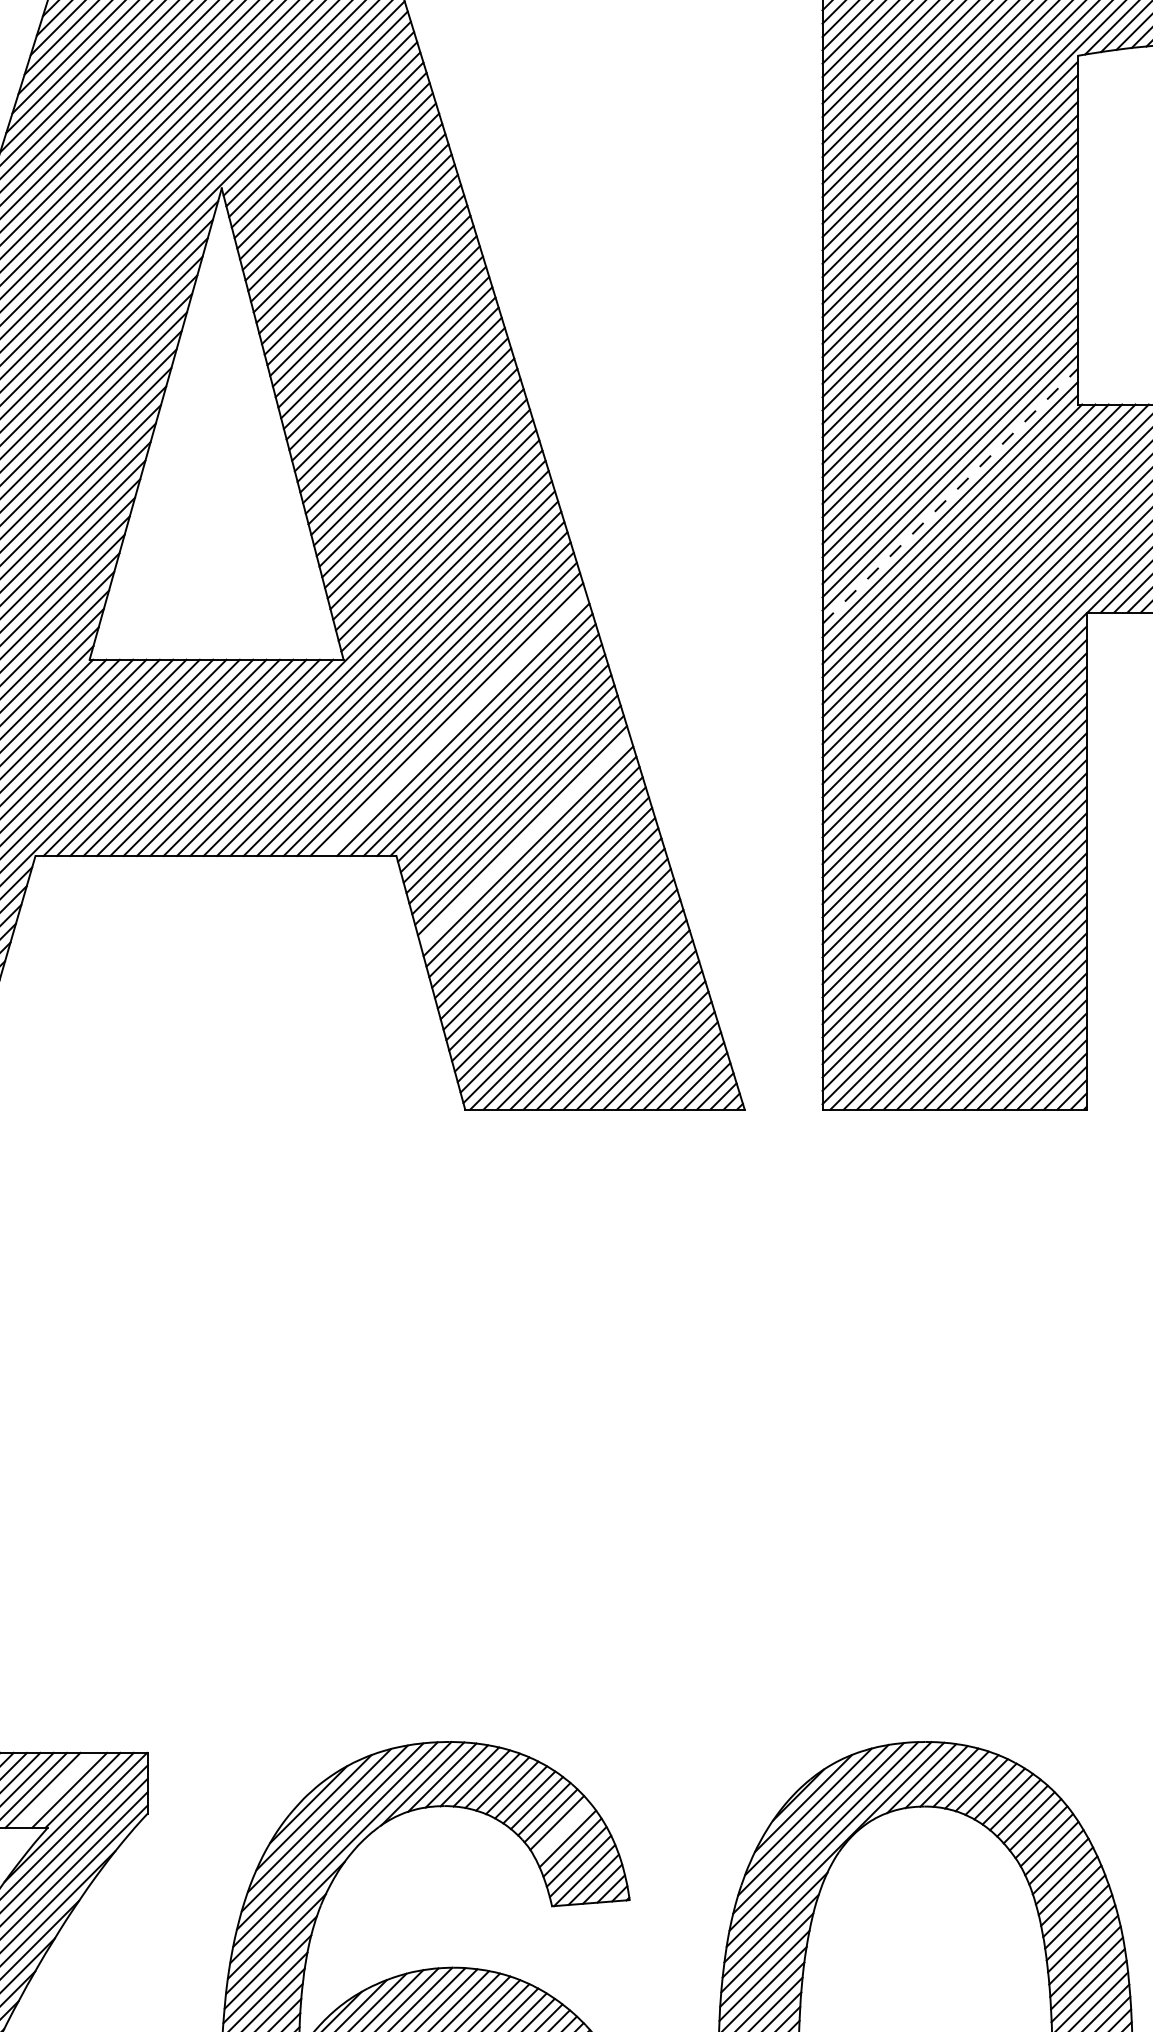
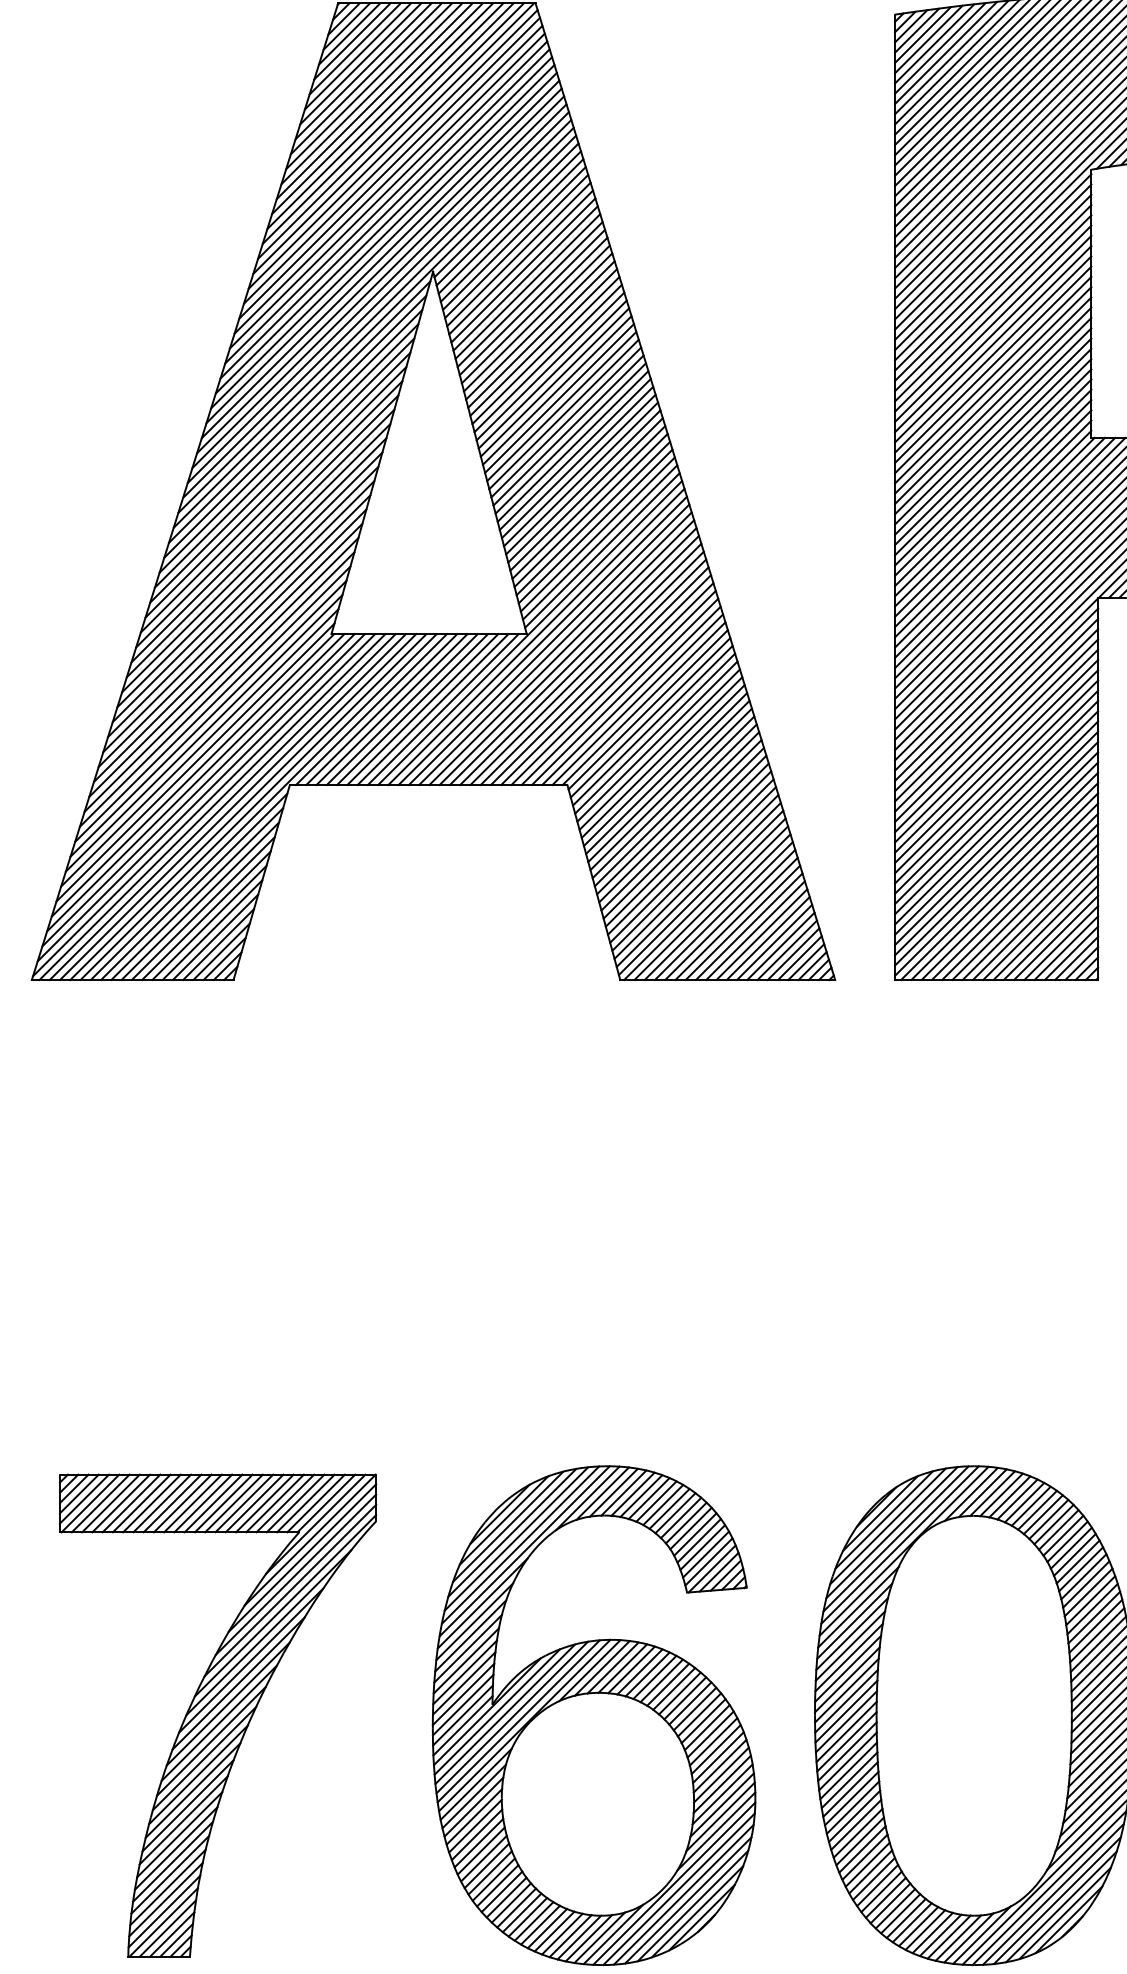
line: (950, 496) -> (993, 508), dashed -> solid
line: (455, 725) -> (612, 684), added
line: (525, 841) -> (666, 773), added
line: (55, 1790) -> (305, 1503), added
line: (563, 1830) -> (695, 1534), added

